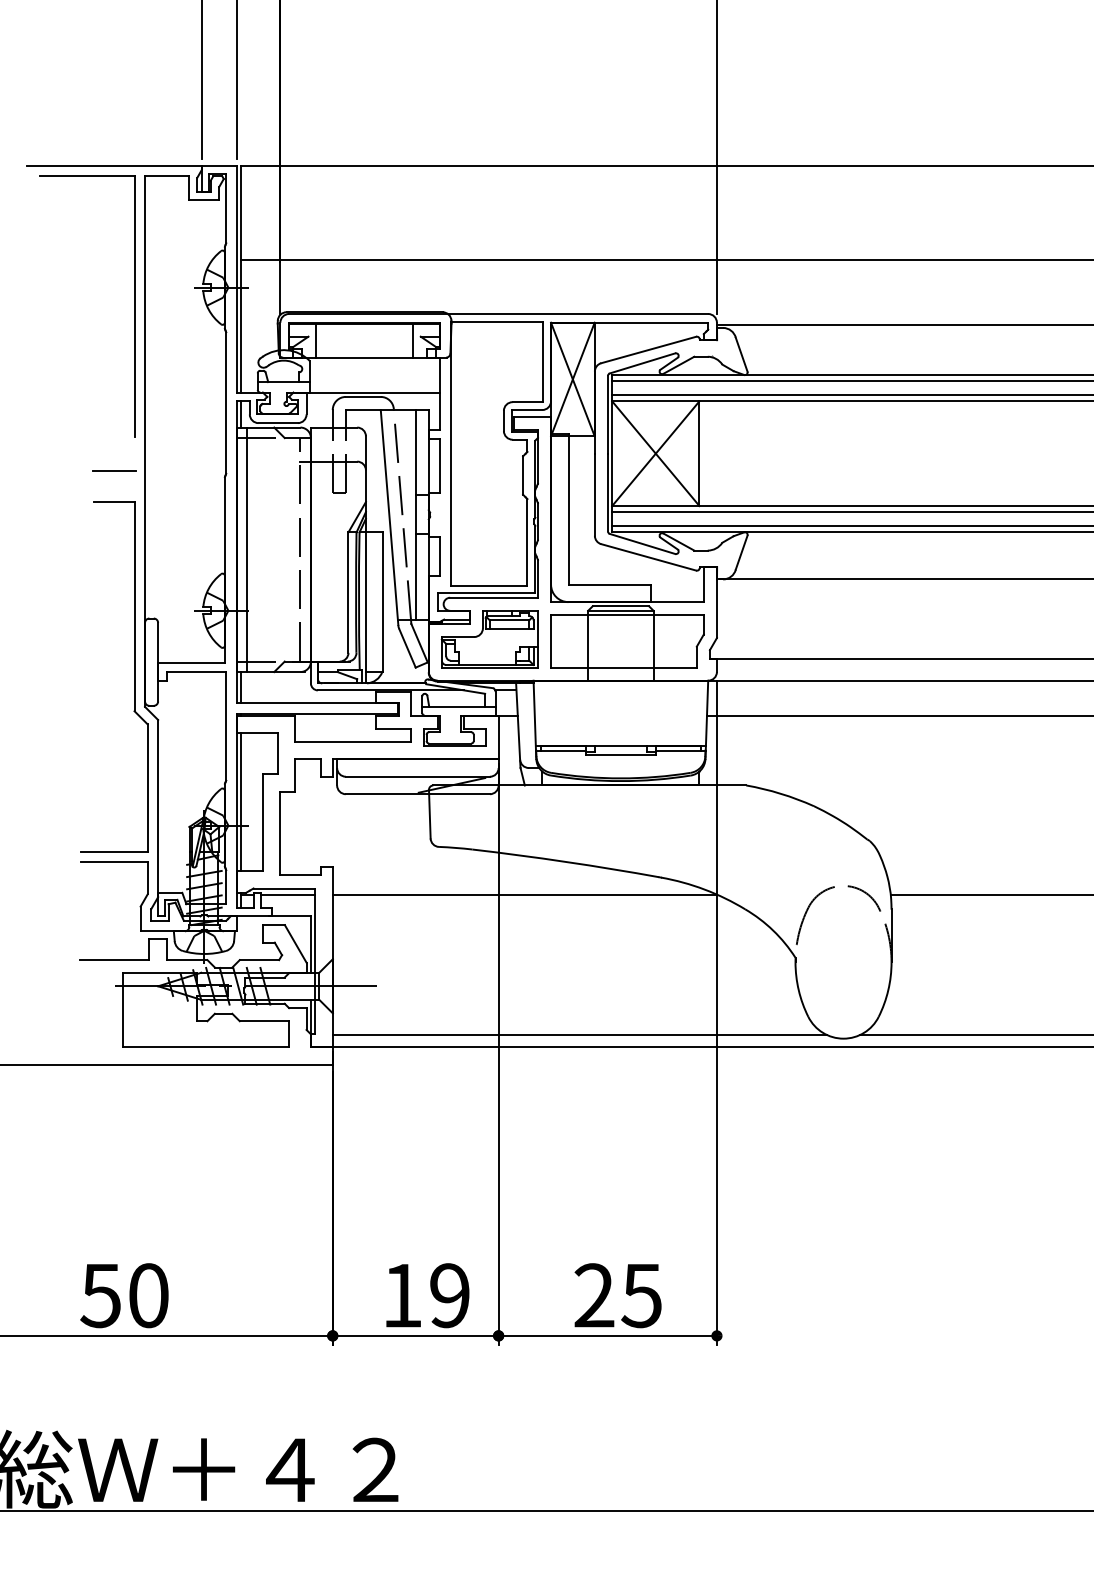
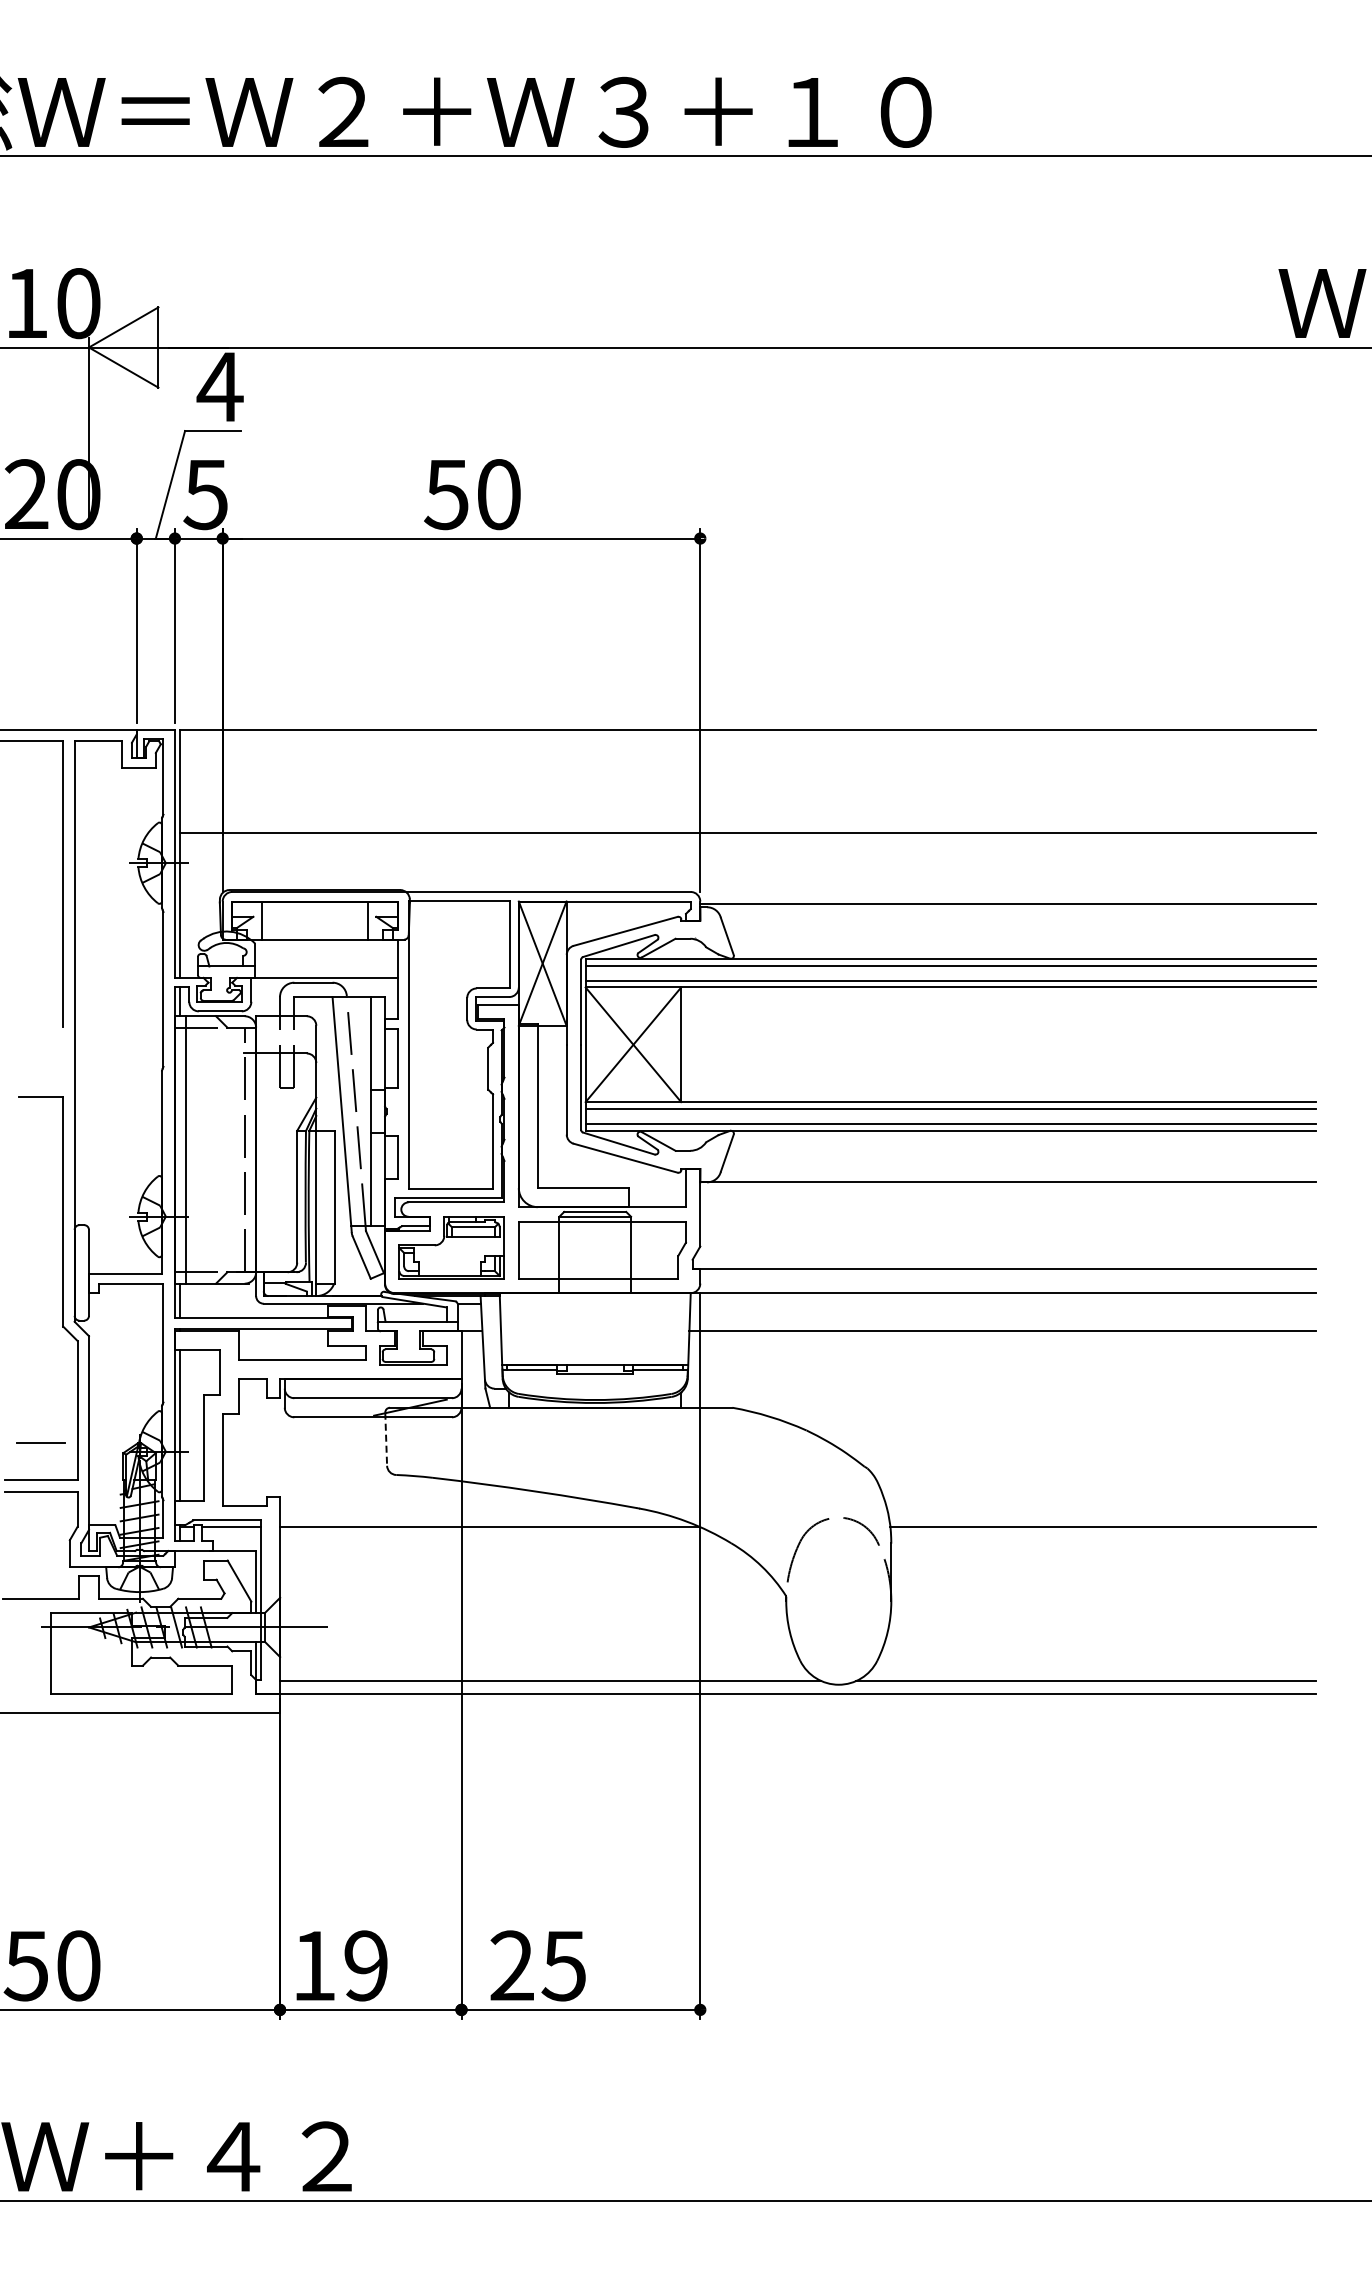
line: (113, 470) -> (40, 1442), moved
line: (430, 814) -> (386, 1439), solid -> dashed
text: (427, 1295) -> (341, 1965), moved
text: (617, 1295) -> (537, 1965), moved

